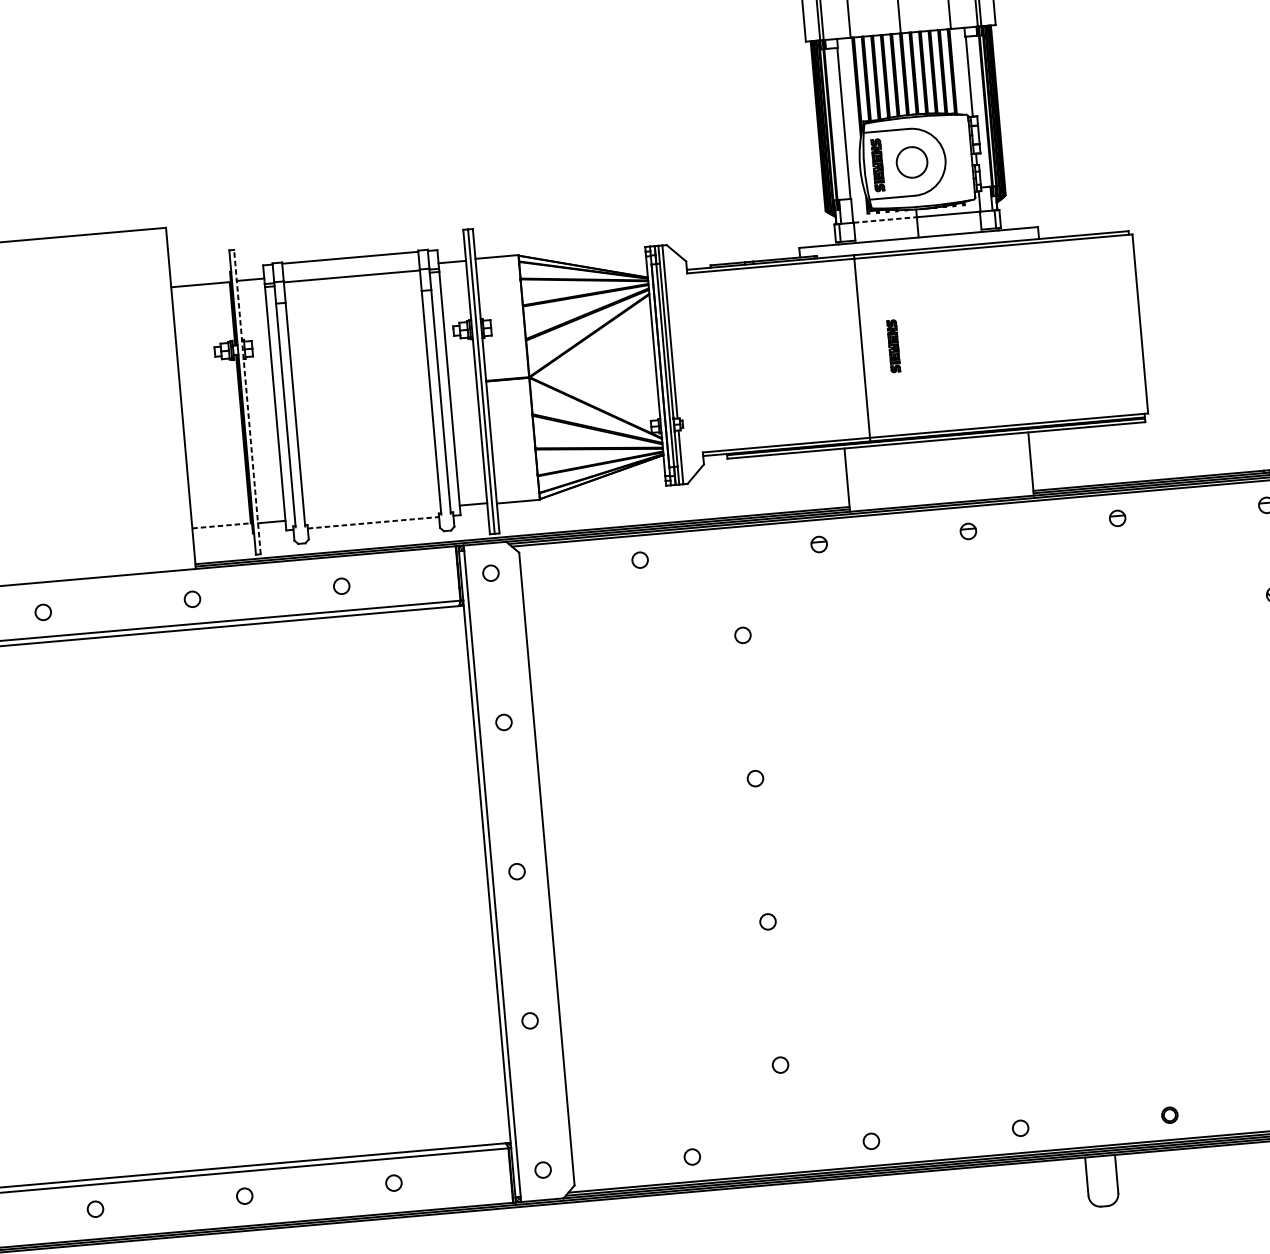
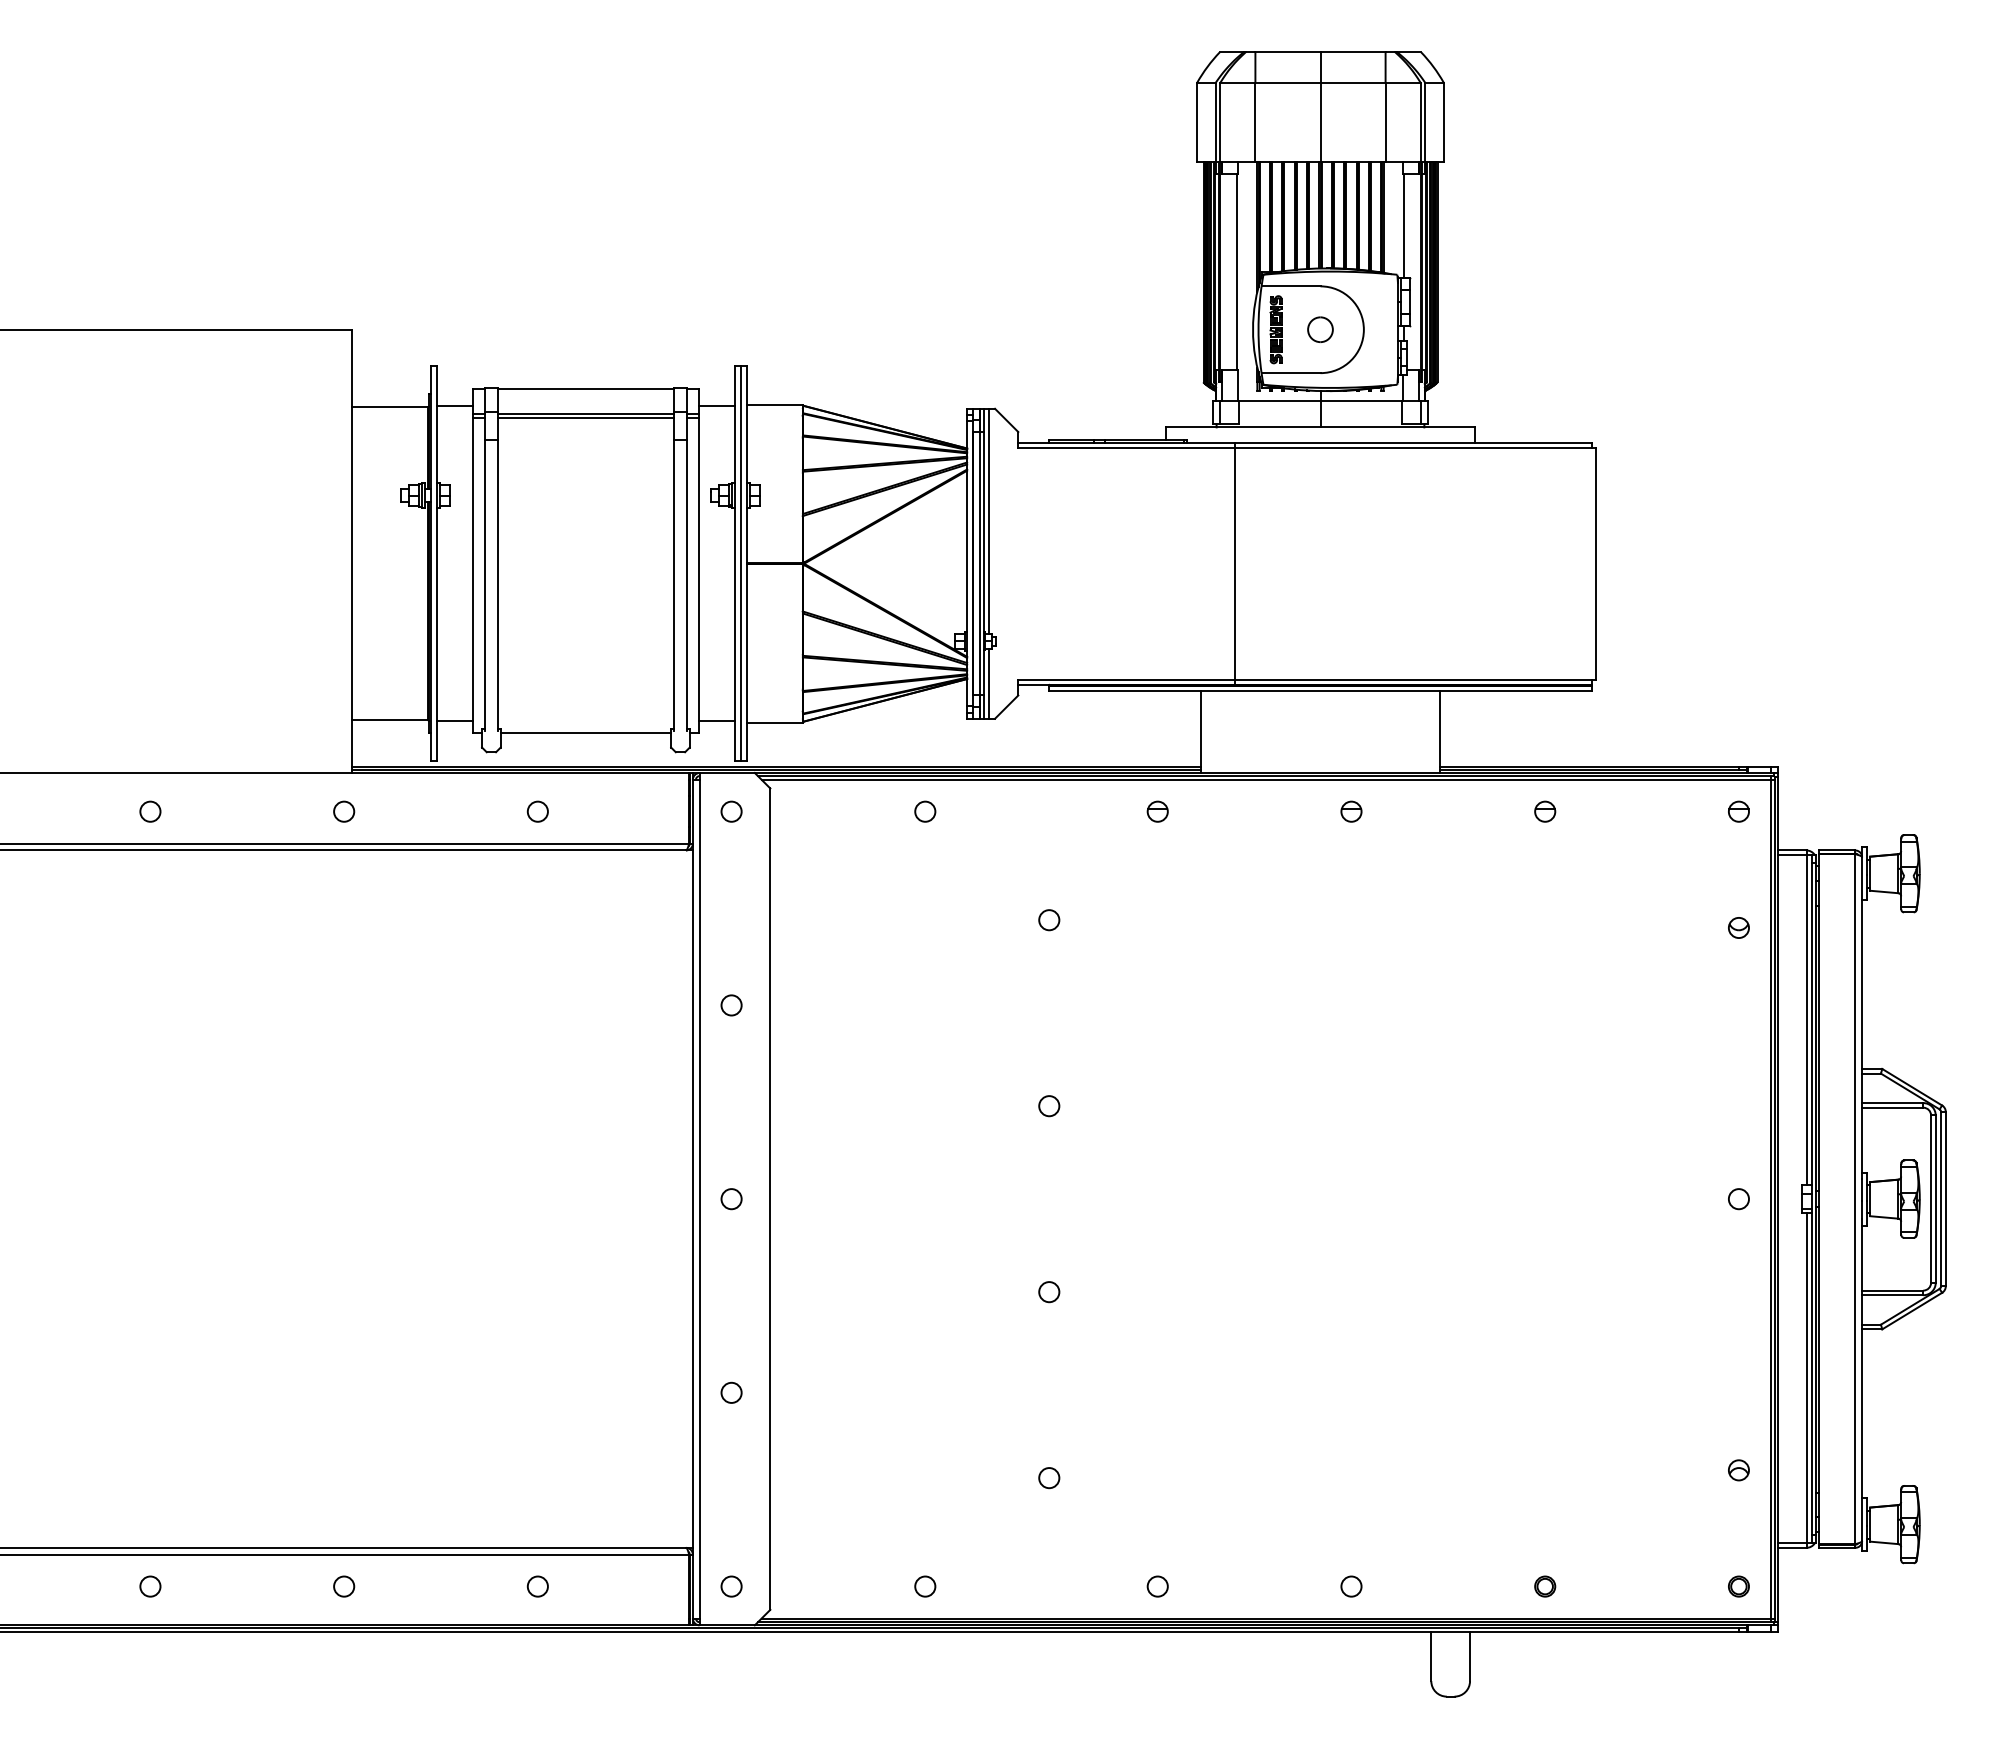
part: (912, 162) -> (1320, 329), size x0.62
line: (885, 220) -> (1279, 401), dashed -> solid
line: (351, 279) -> (585, 417), added
part: (893, 346) -> (1275, 564), removed
line: (247, 401) -> (437, 563), dashed -> solid
line: (373, 522) -> (586, 733), dashed -> solid
line: (221, 526) -> (389, 720), dashed -> solid

